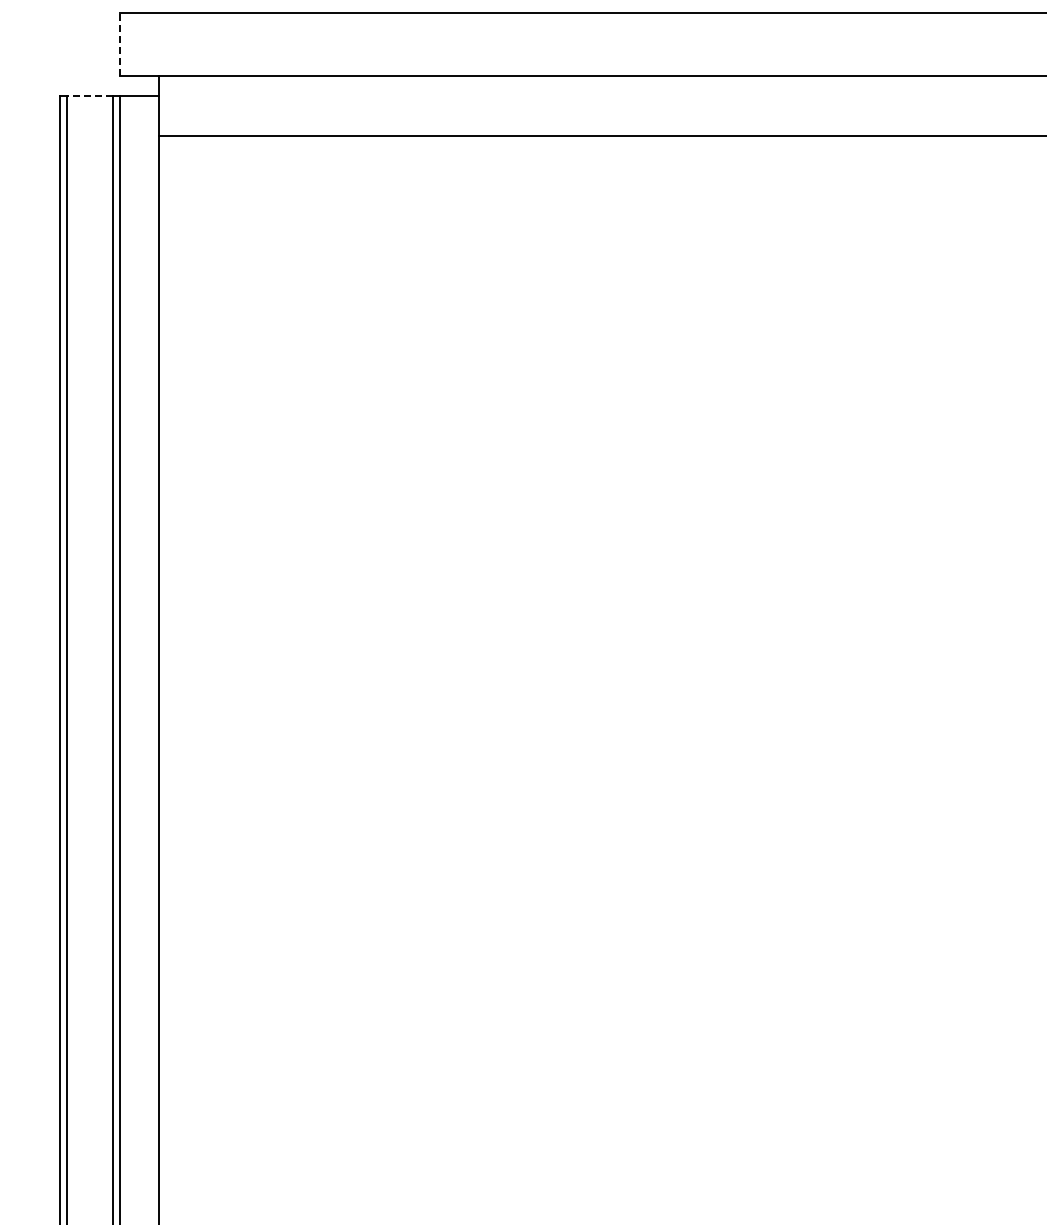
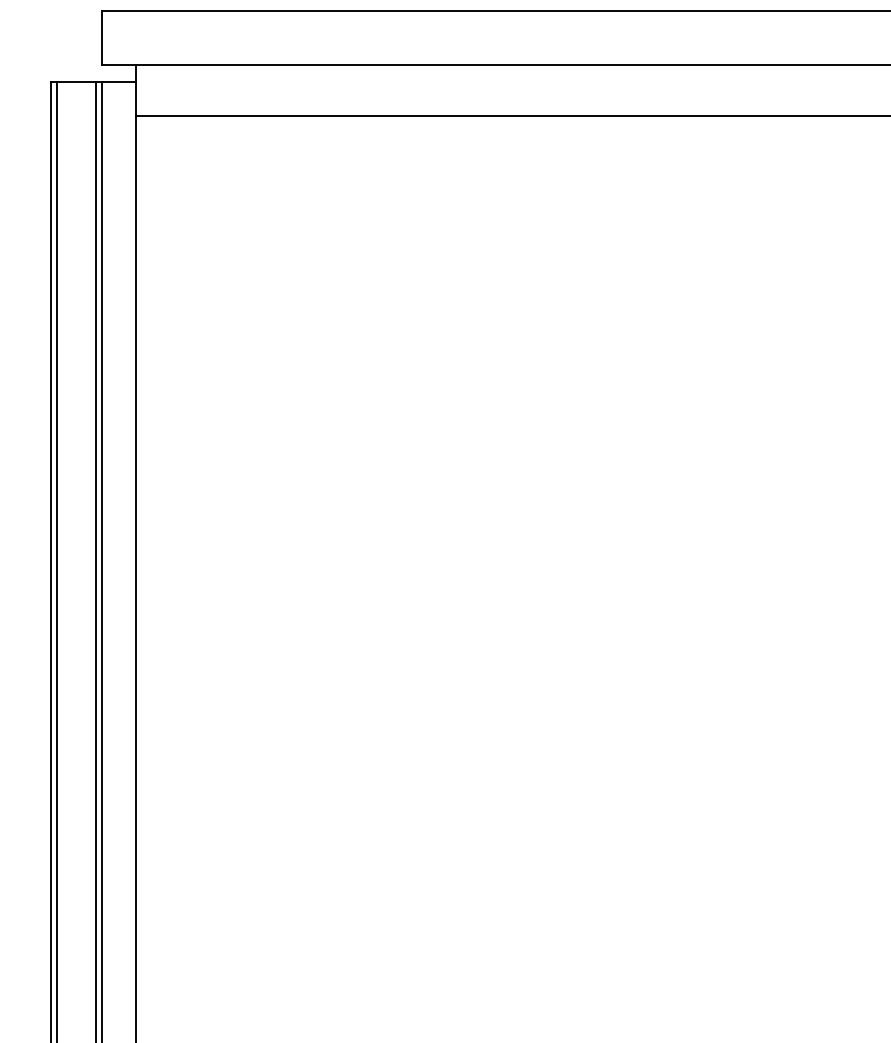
line: (119, 44) -> (101, 38), dashed -> solid
line: (89, 96) -> (76, 82), dashed -> solid

